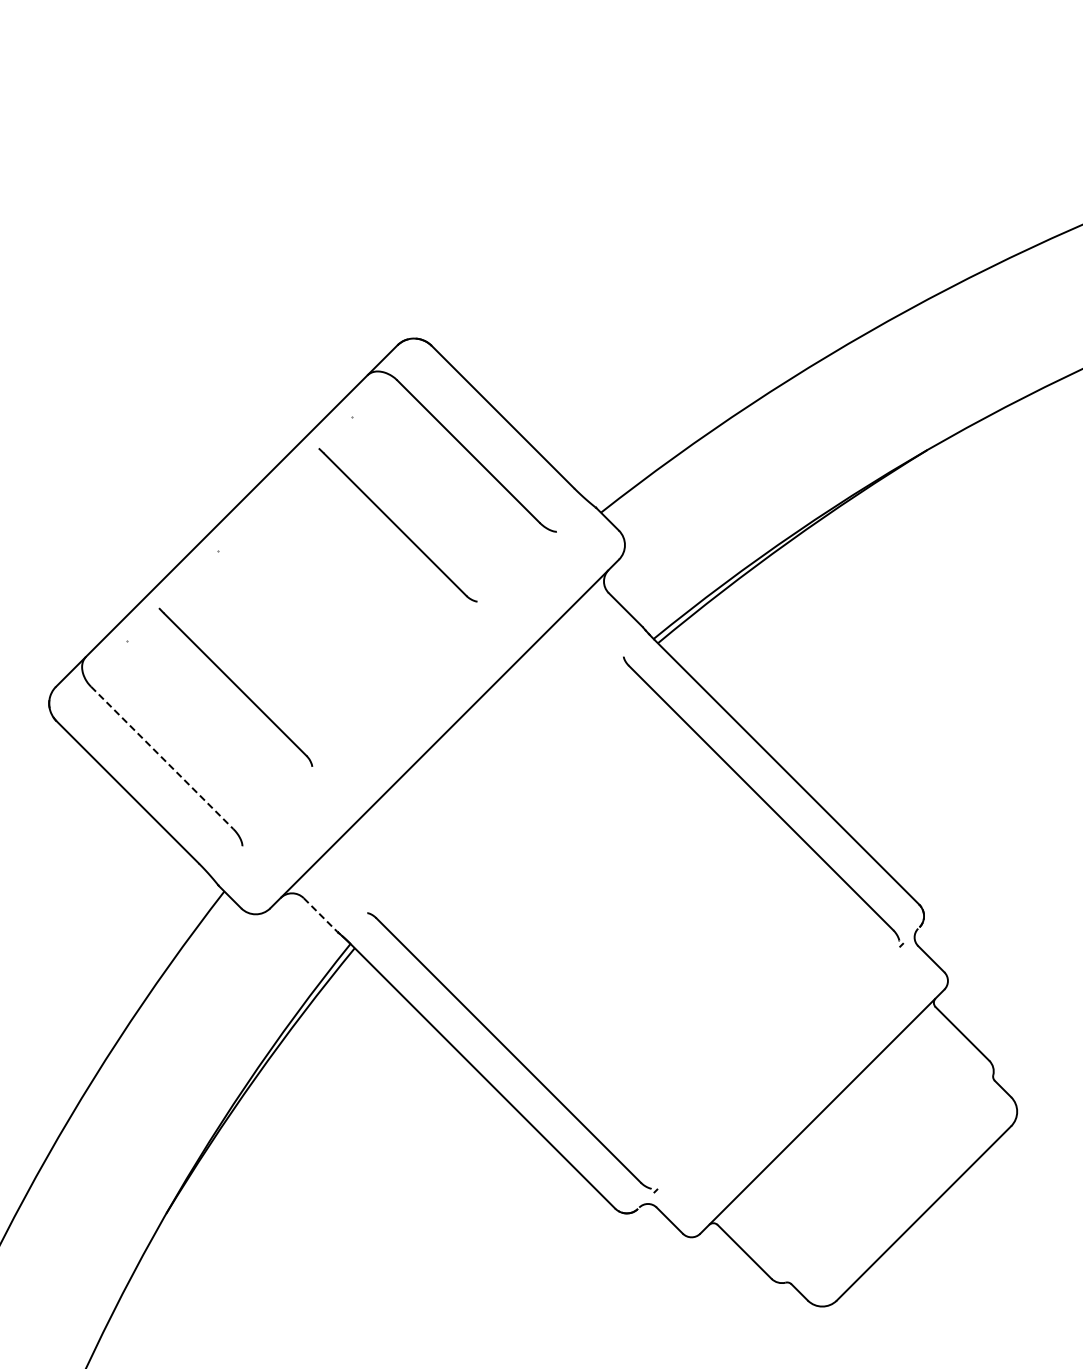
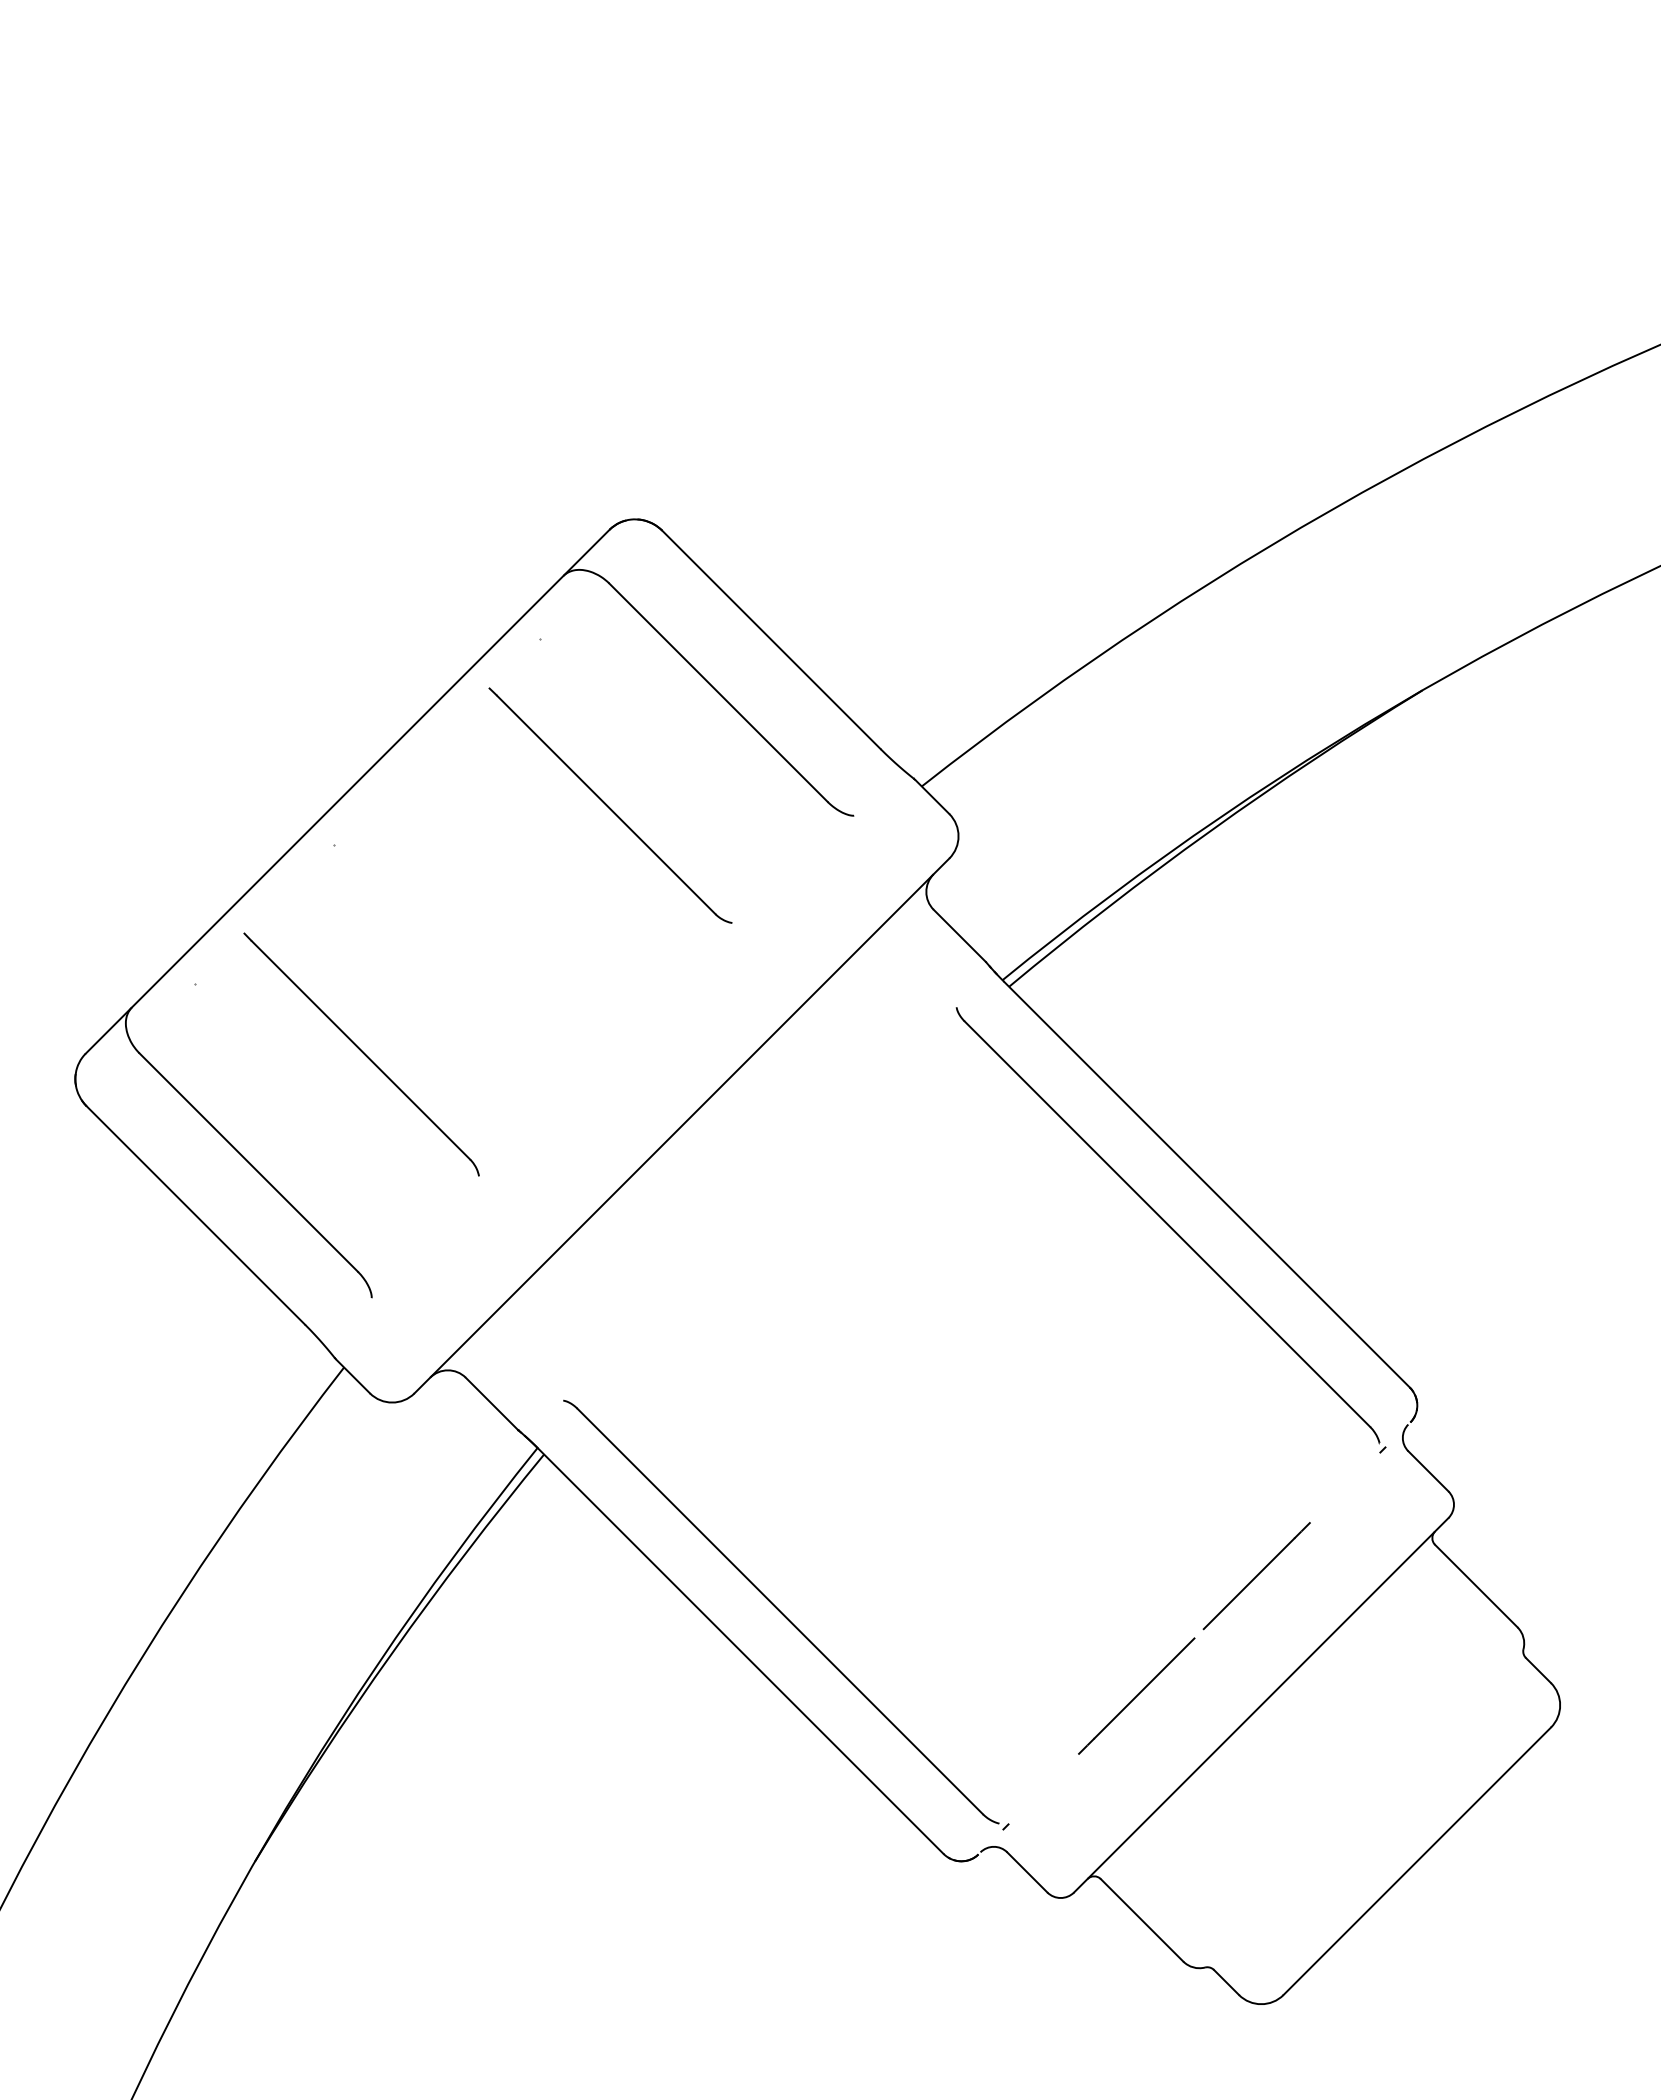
line: (162, 757) -> (249, 1161), dashed -> solid
line: (320, 915) -> (491, 1404), dashed -> solid
line: (778, 1068) -> (1194, 1639), added

